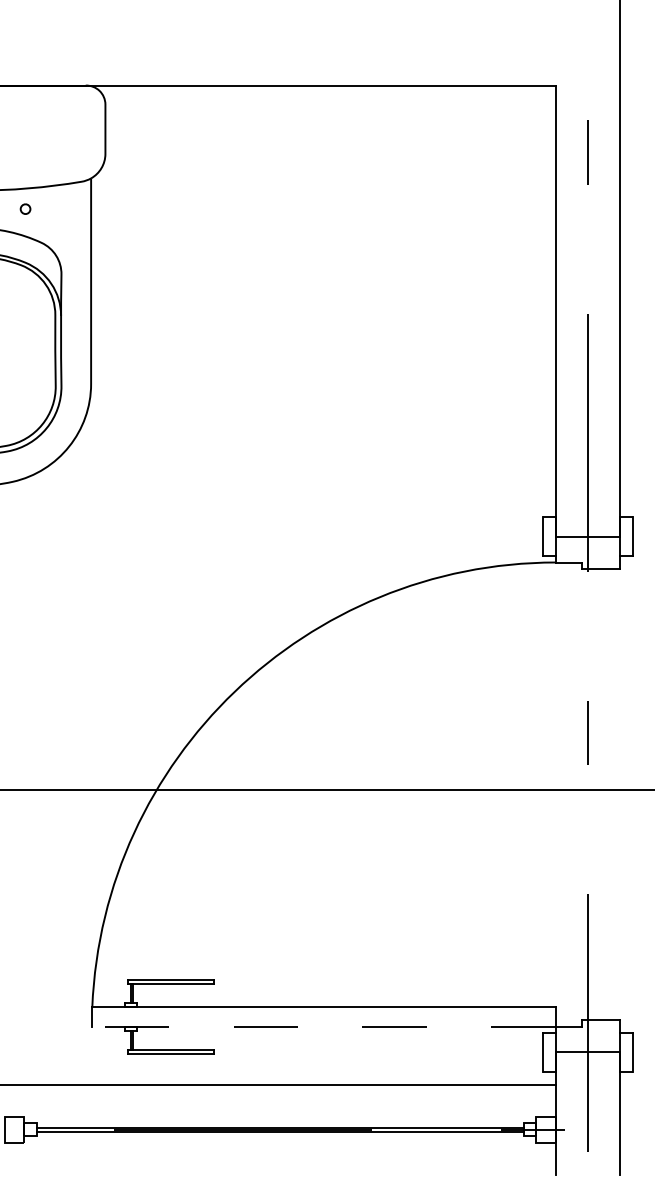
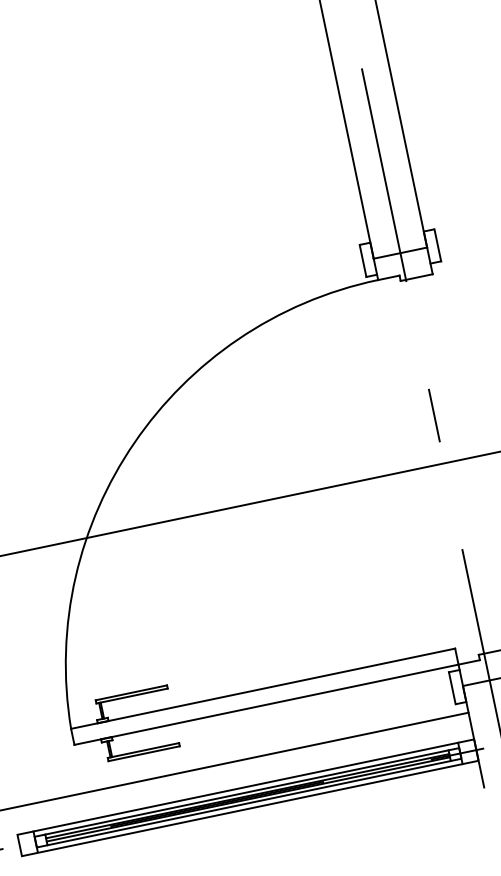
line: (324, 1026) -> (266, 704), dashed -> solid
line: (280, 1116) -> (245, 786), added
line: (279, 1123) -> (246, 792), added
line: (279, 1136) -> (248, 803), added
line: (280, 1142) -> (250, 808), added

